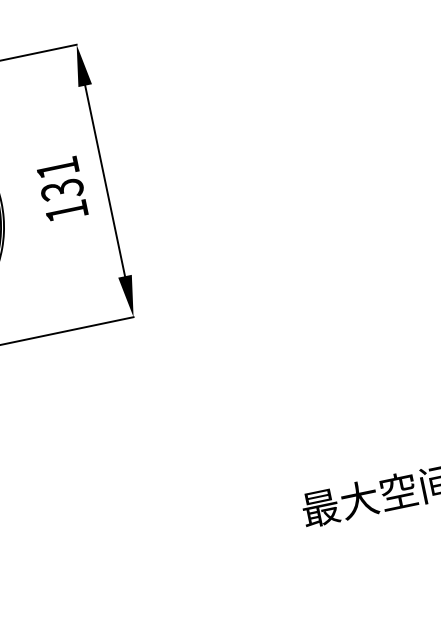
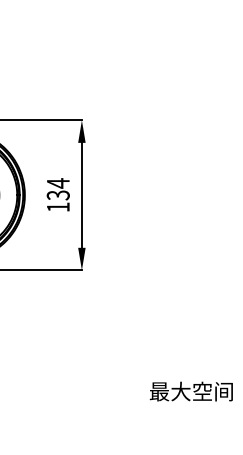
text: (58, 168) -> (58, 183), 131 -> 134

